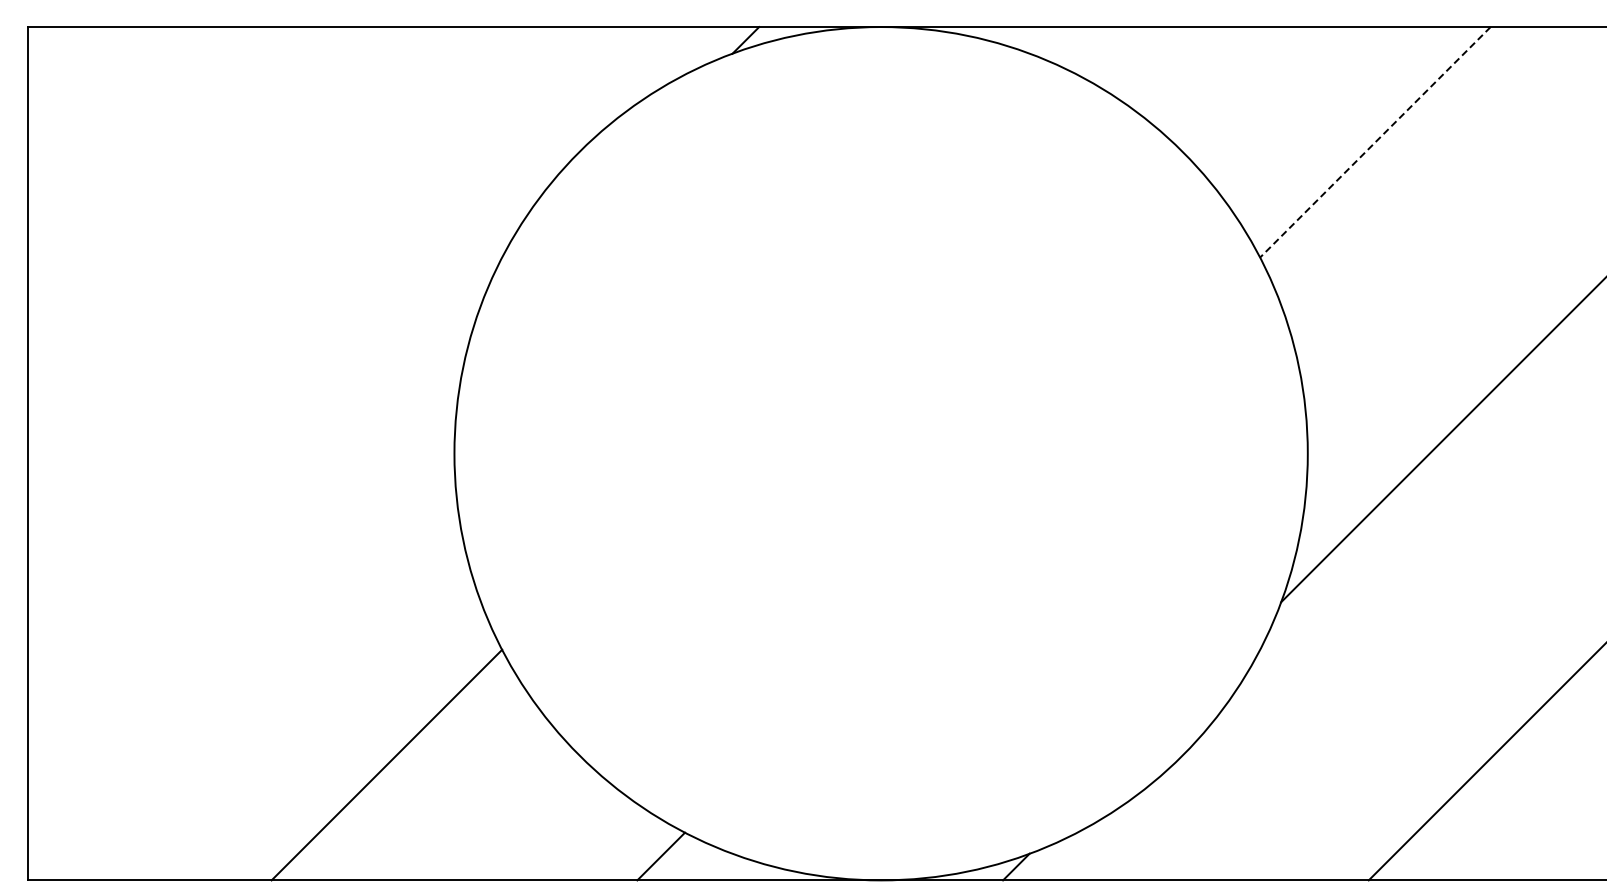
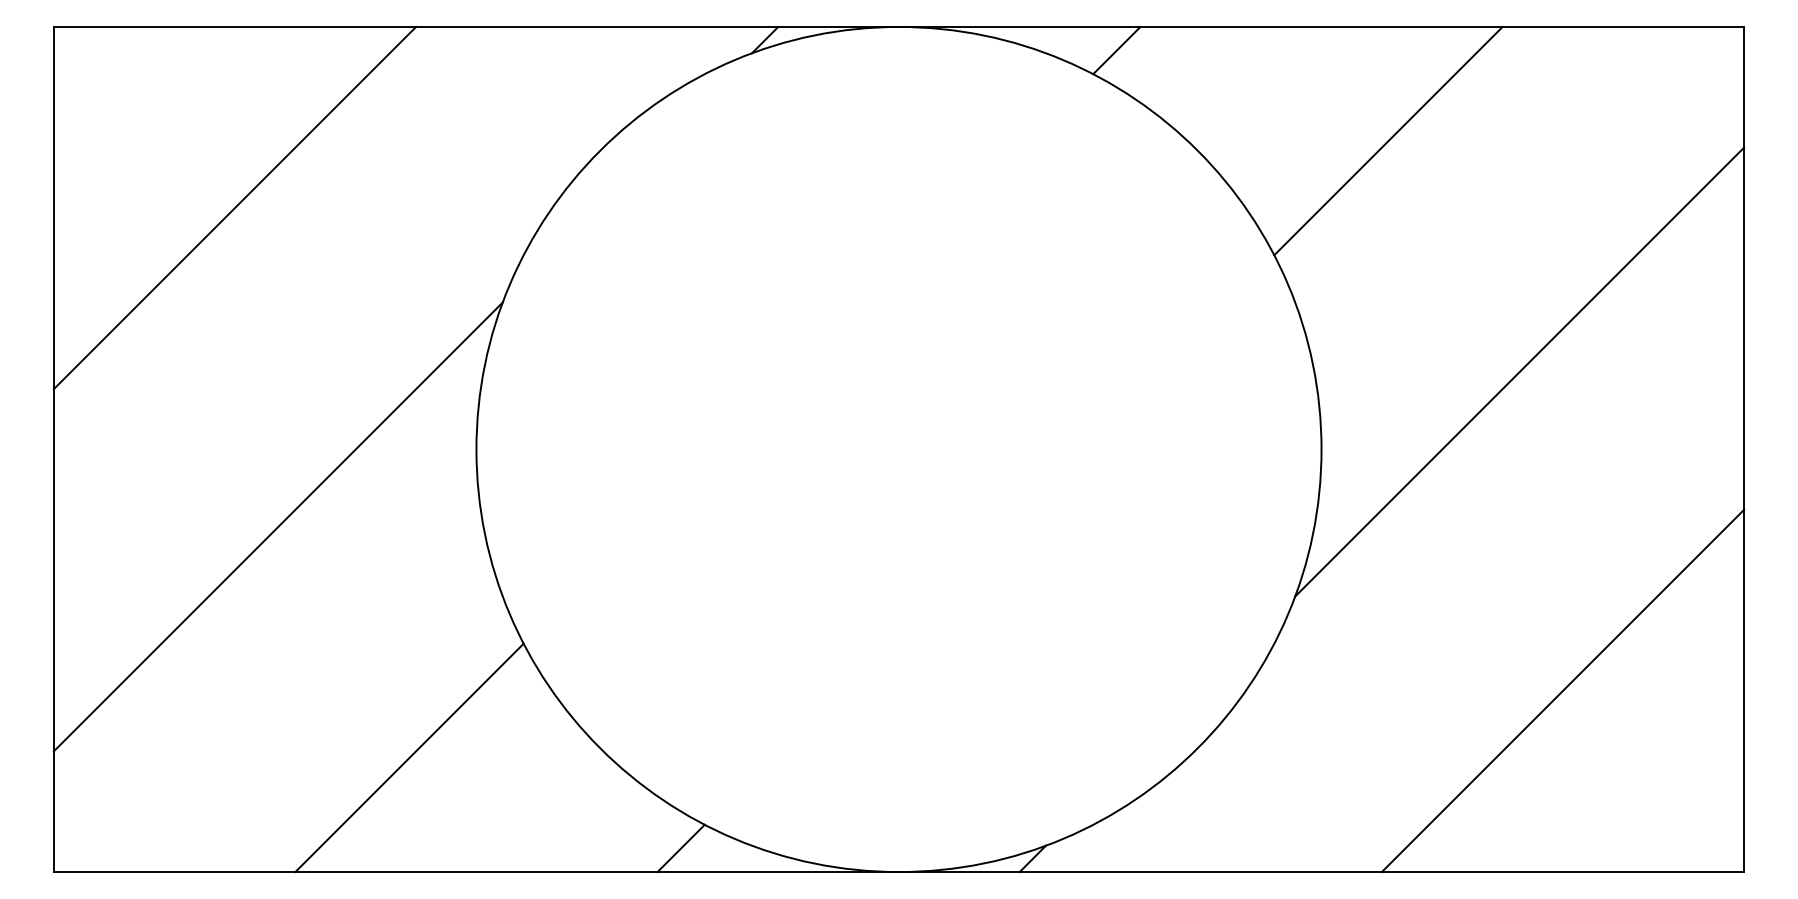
line: (1100, 50) -> (1116, 50), added
line: (1375, 142) -> (1388, 141), dashed -> solid
line: (210, 209) -> (234, 207), added
line: (253, 531) -> (277, 526), added

